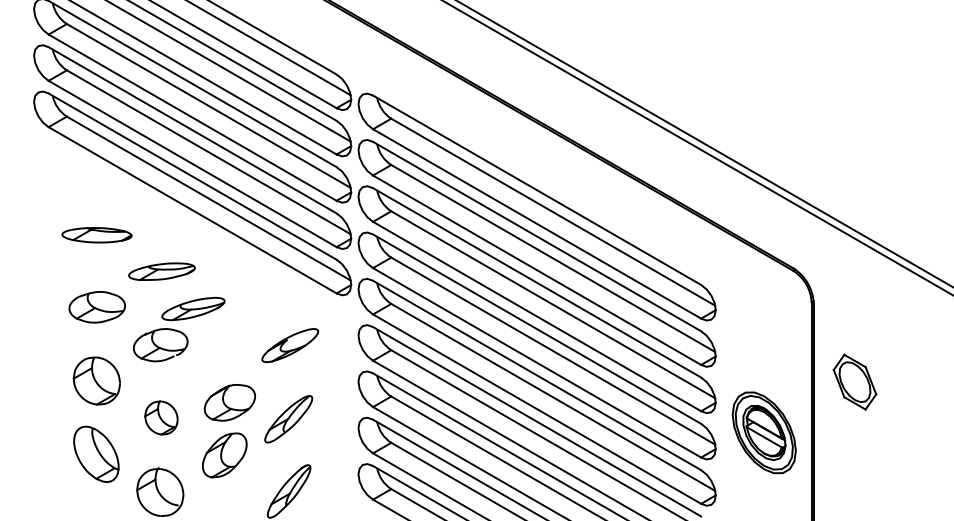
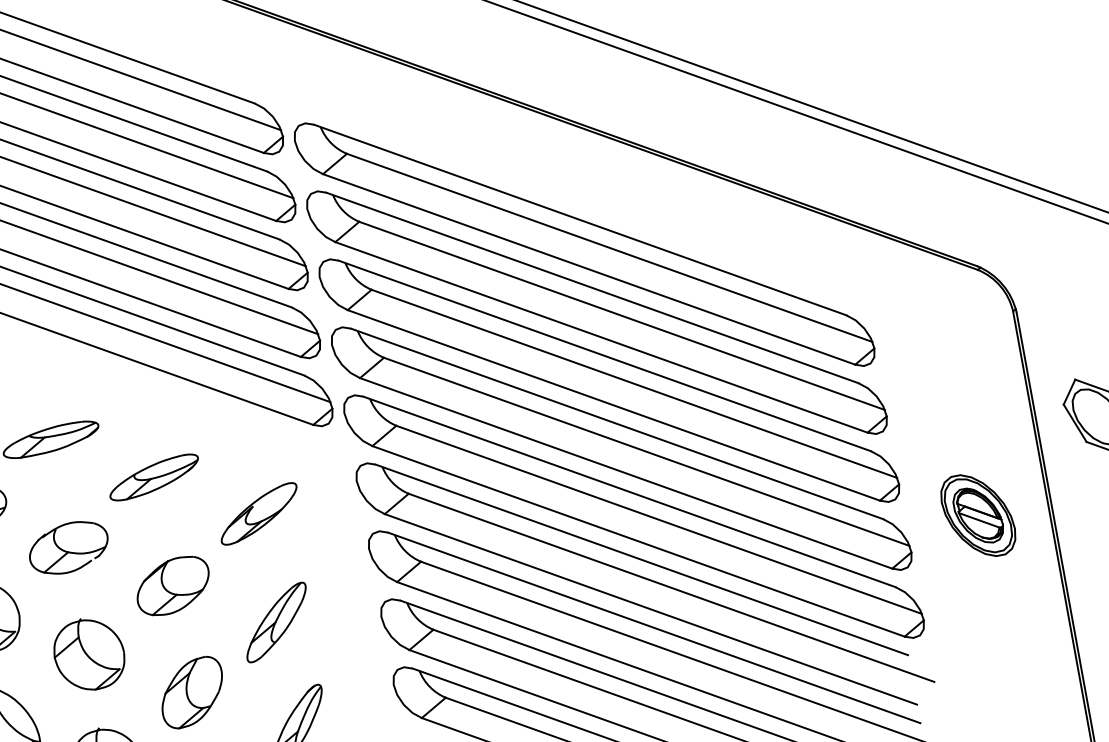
part: (193, 308) -> (154, 476), moved
part: (229, 402) -> (172, 585), moved
part: (161, 417) -> (89, 653), size x1.43
part: (763, 432) -> (977, 515), size x0.71

